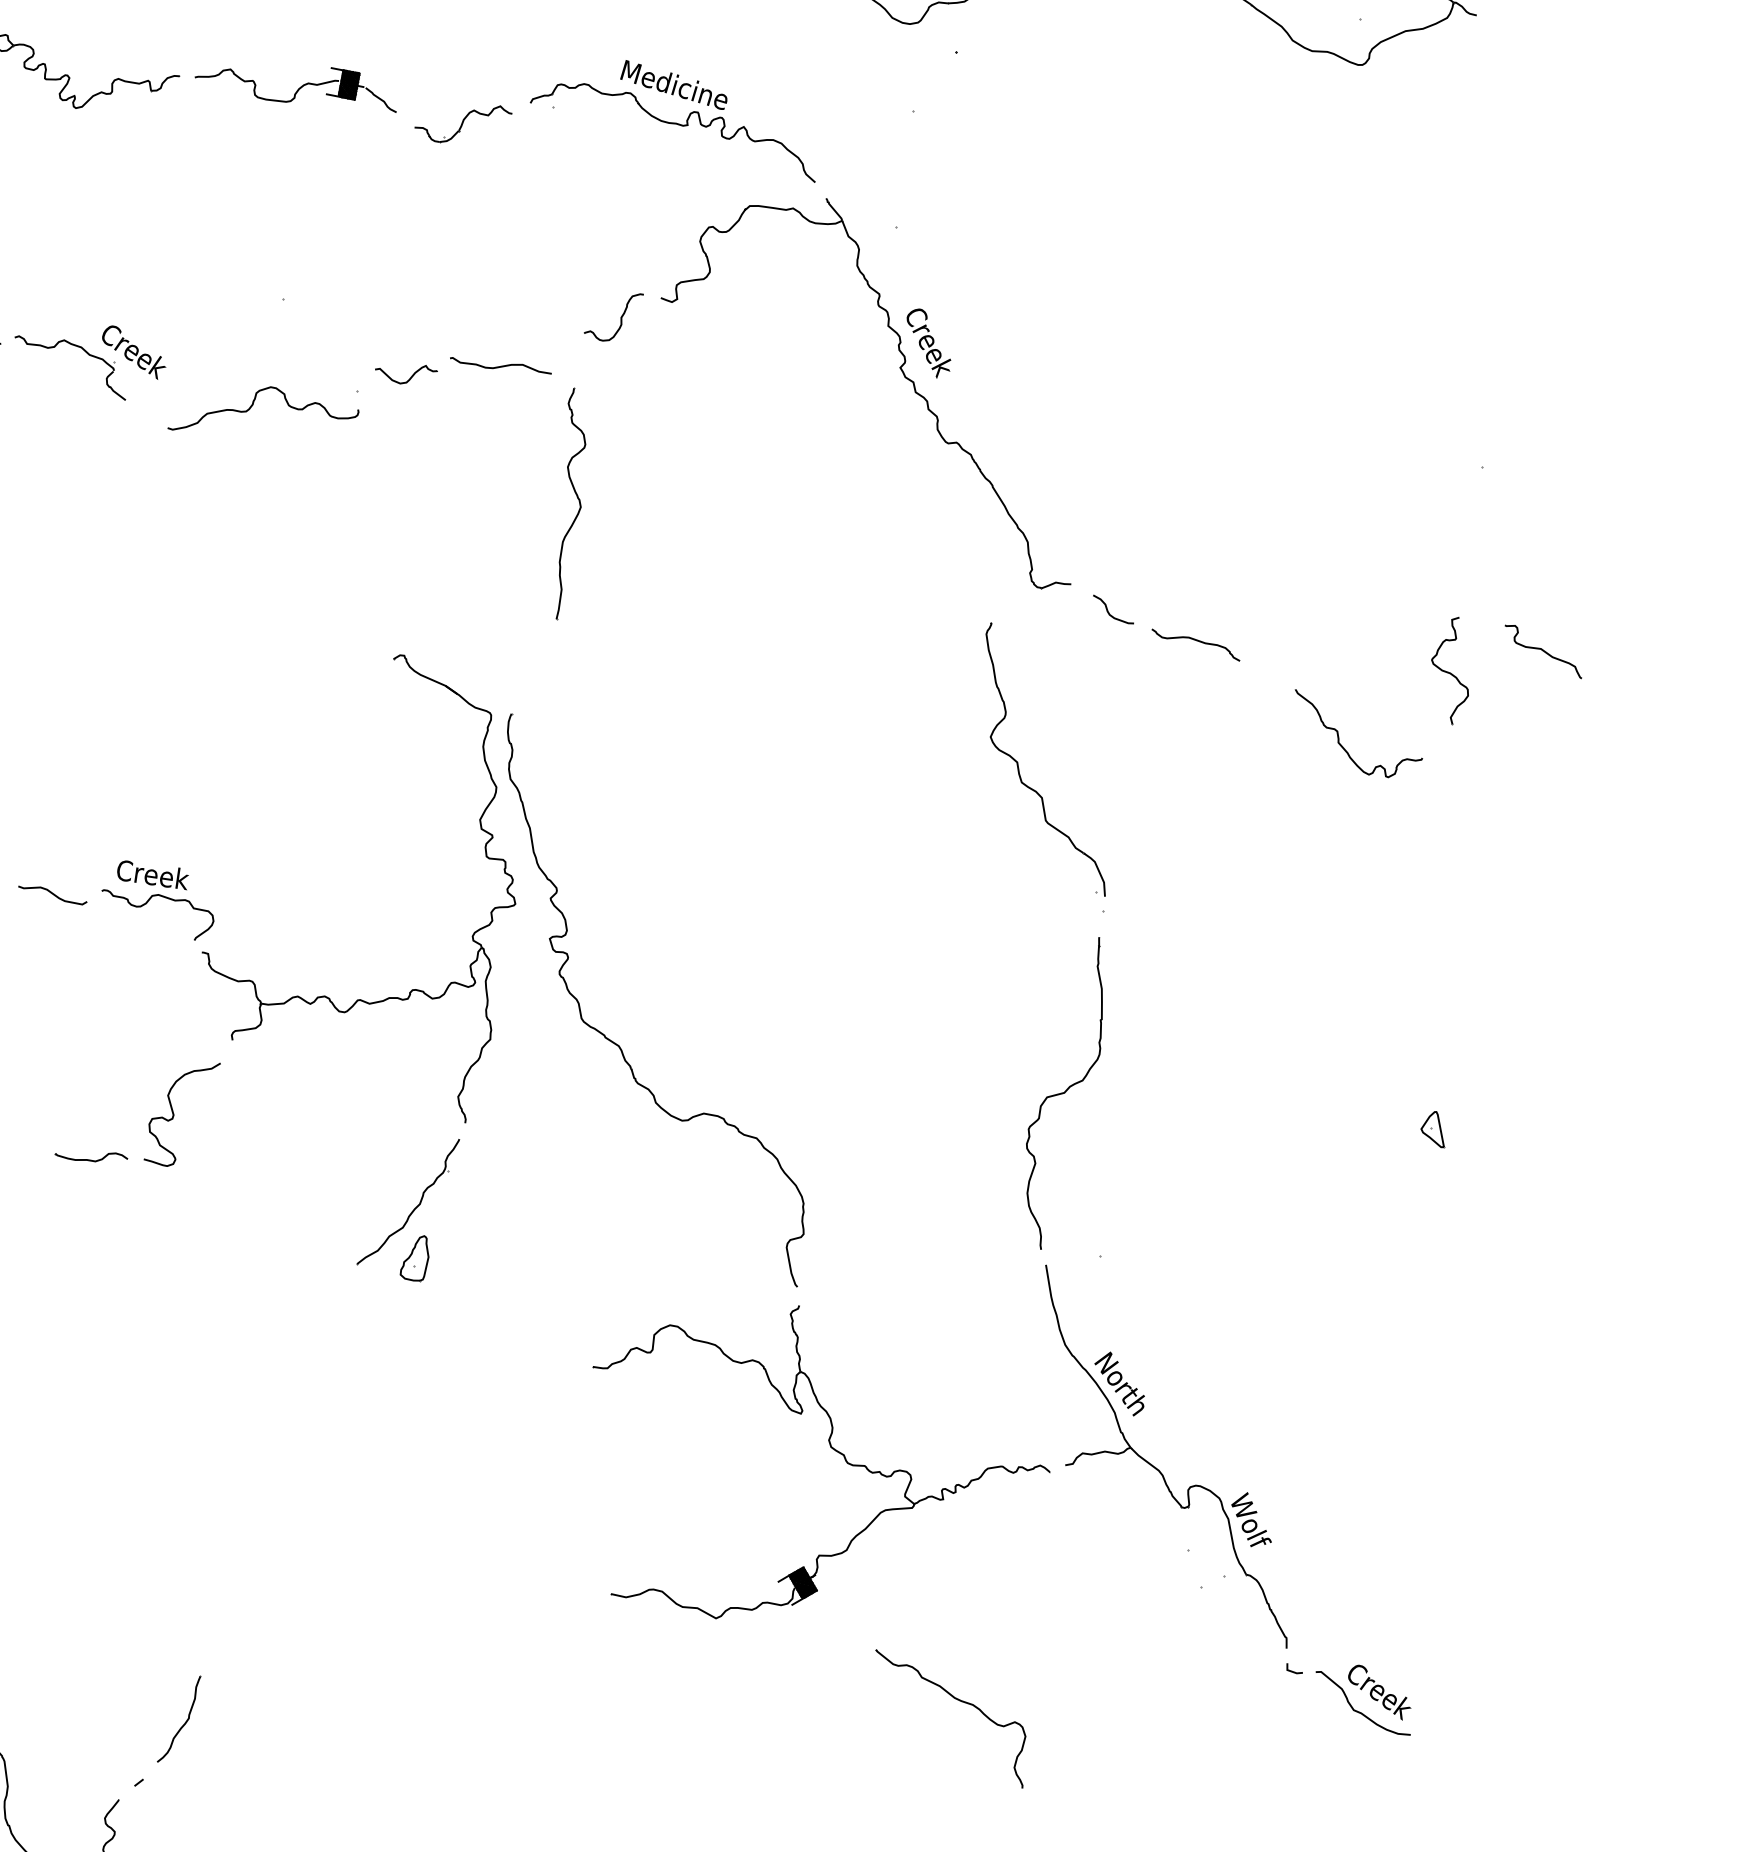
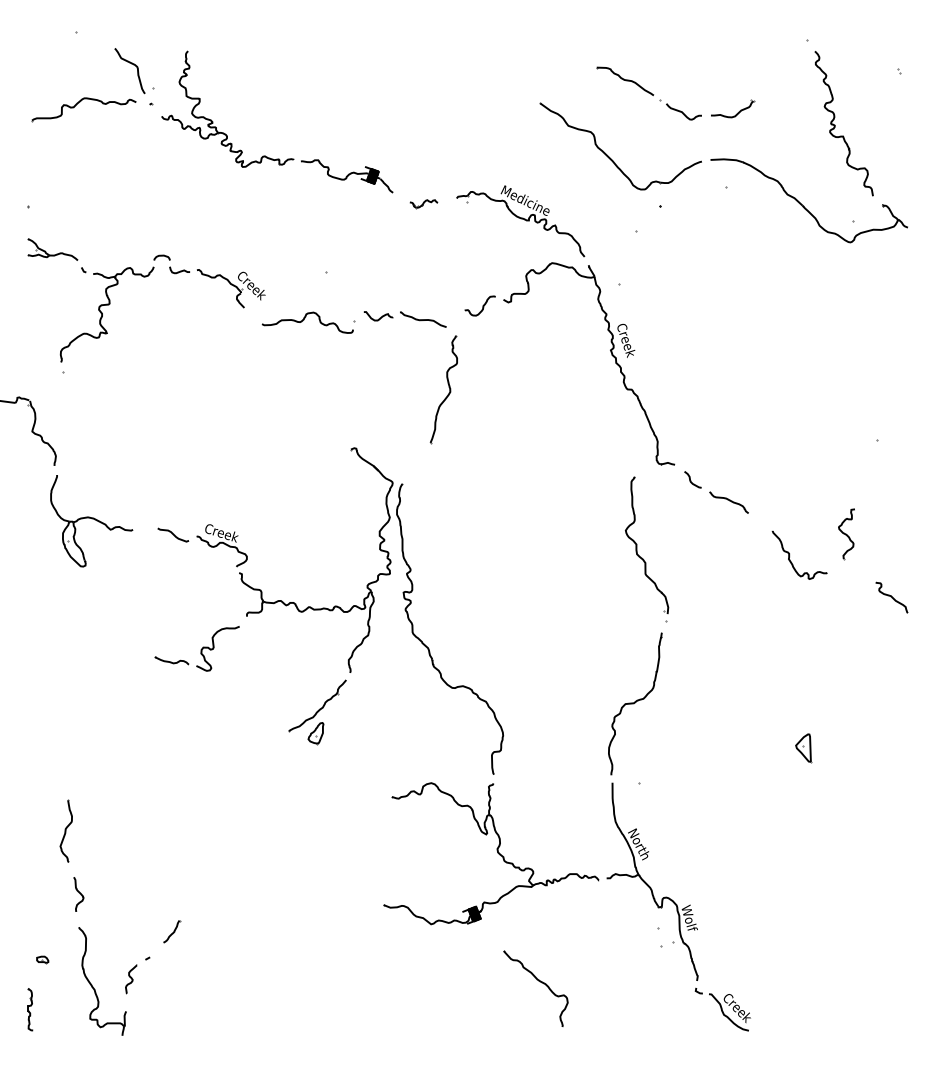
part: (463, 124) -> (423, 203), size x0.6
curve: (1542, 651) -> (891, 597), moved
part: (1431, 1131) -> (803, 748), size x1.6
part: (179, 1718) -> (171, 931), size x0.6

